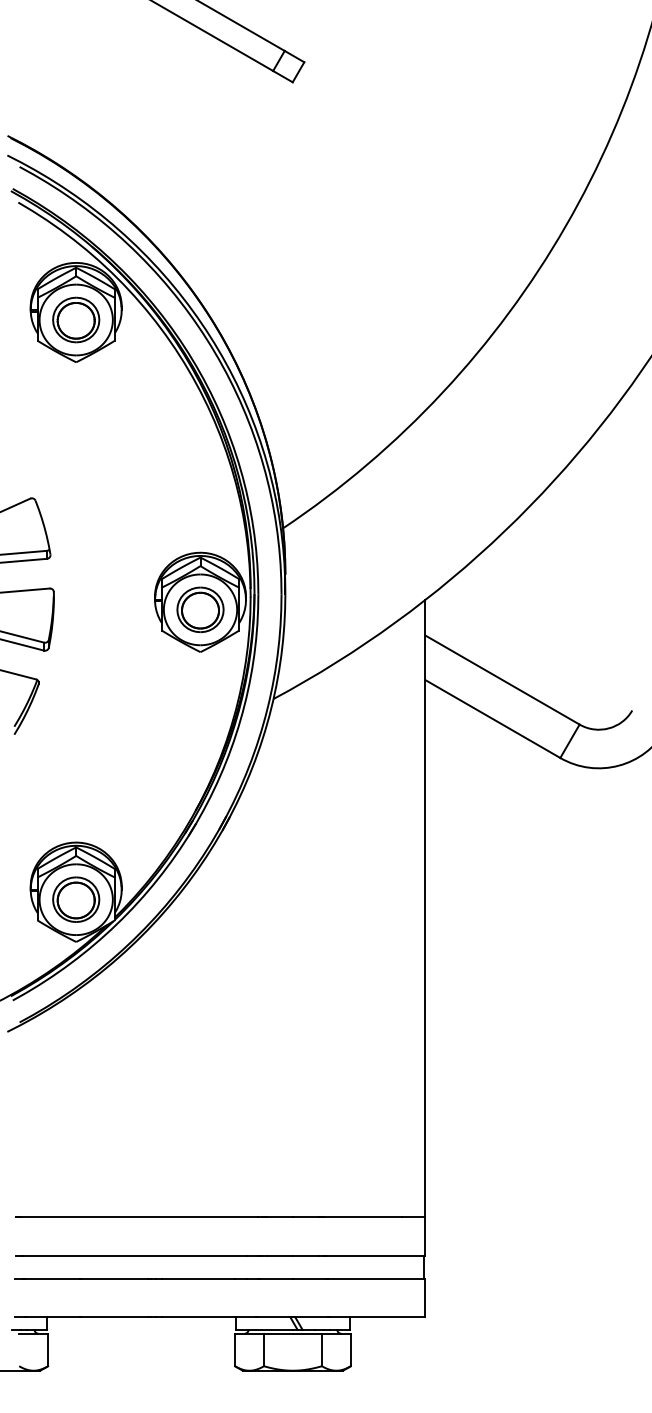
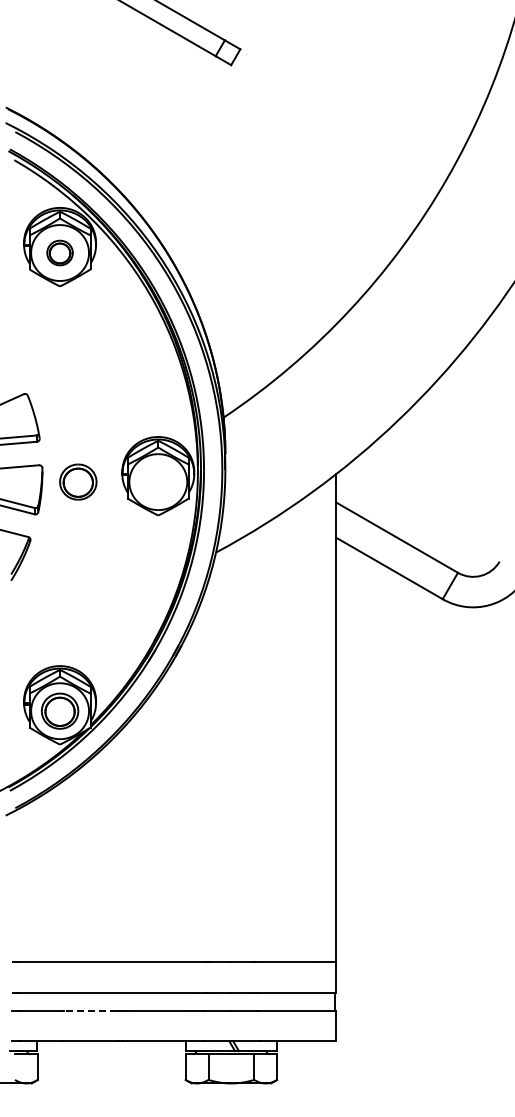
part: (75, 319) -> (59, 252), size x0.7
part: (200, 609) -> (78, 481), moved
line: (113, 1278) -> (89, 1010), solid -> dashed

